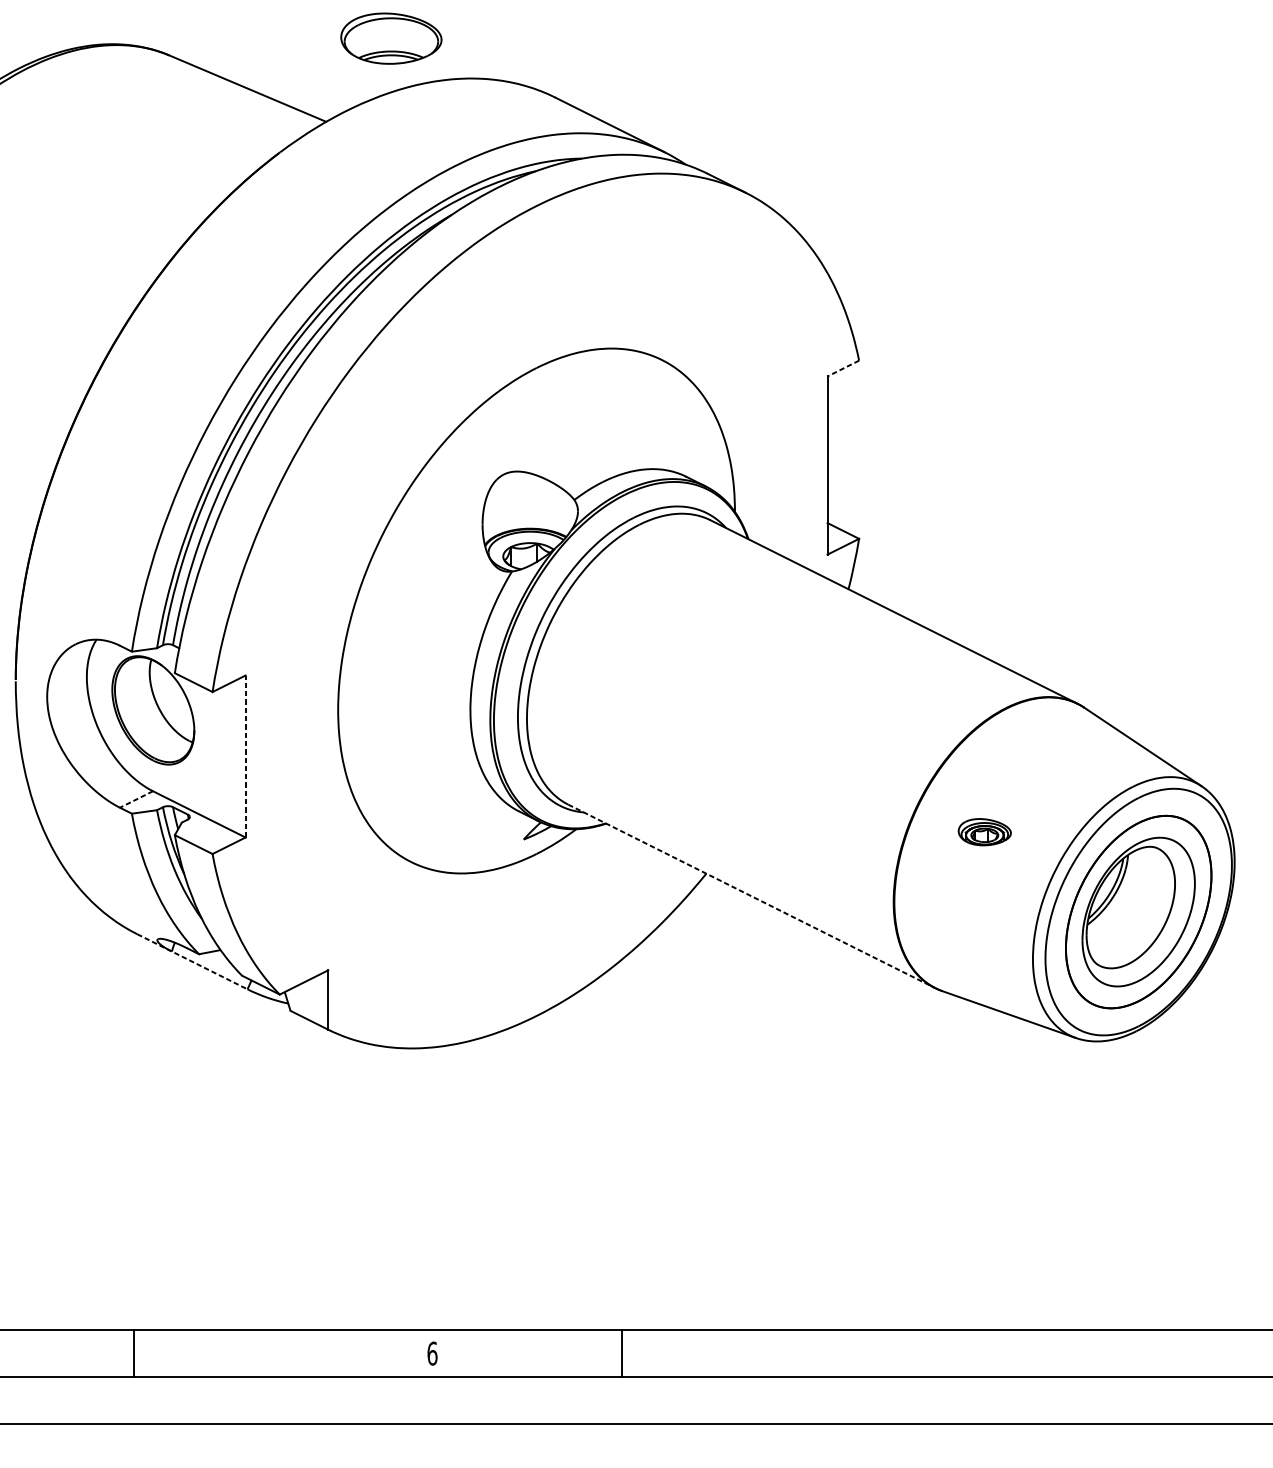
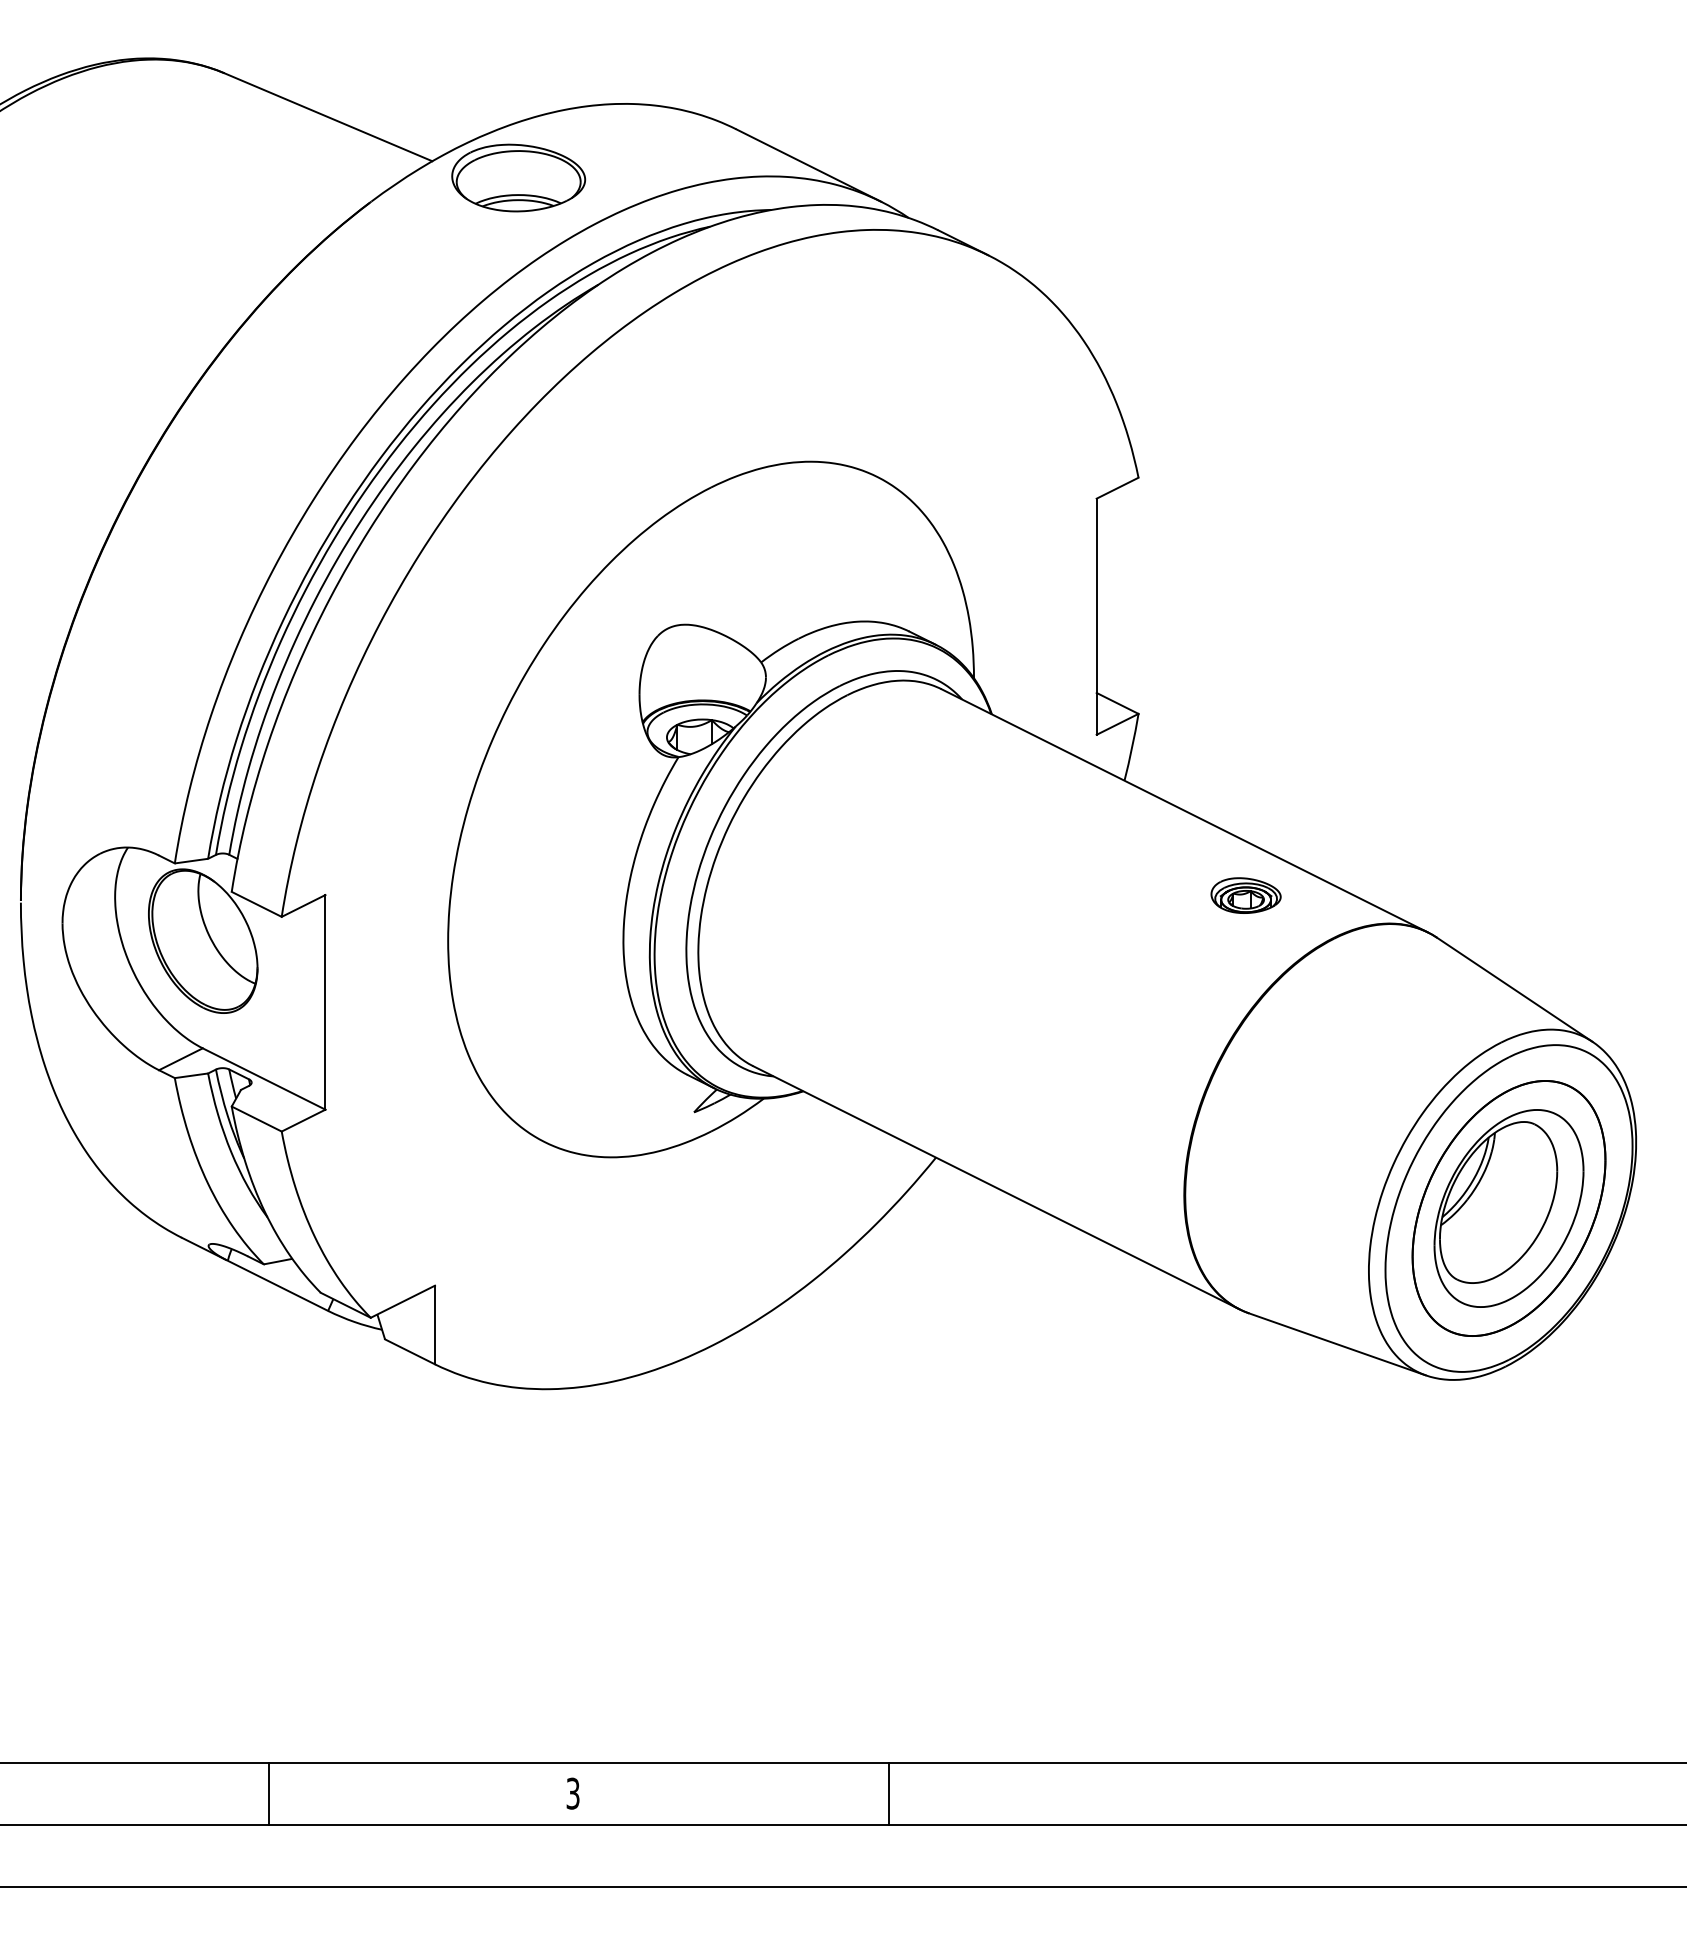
part: (391, 38) -> (518, 177), moved
line: (843, 368) -> (1117, 488), dashed -> solid
line: (245, 755) -> (325, 1001), dashed -> solid
line: (136, 799) -> (180, 1059), dashed -> solid
part: (984, 832) -> (1245, 895), moved
line: (751, 896) -> (996, 1187), dashed -> solid
line: (192, 961) -> (255, 1274), dashed -> solid
line: (133, 1353) -> (268, 1793), moved
text: (432, 1353) -> (572, 1793), 6 -> 3
line: (622, 1353) -> (888, 1793), moved

